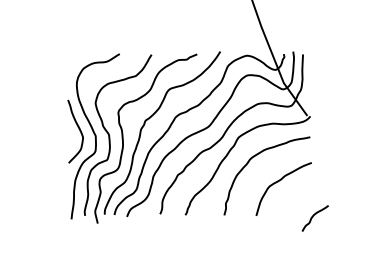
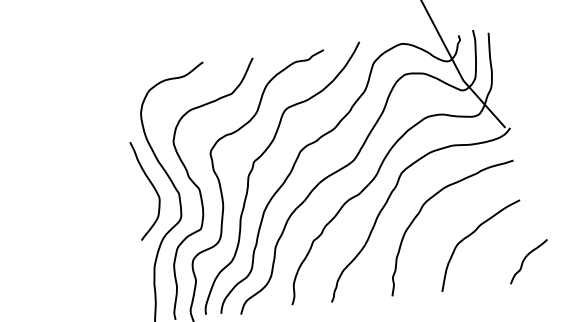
curve: (313, 217) -> (525, 260), moved

